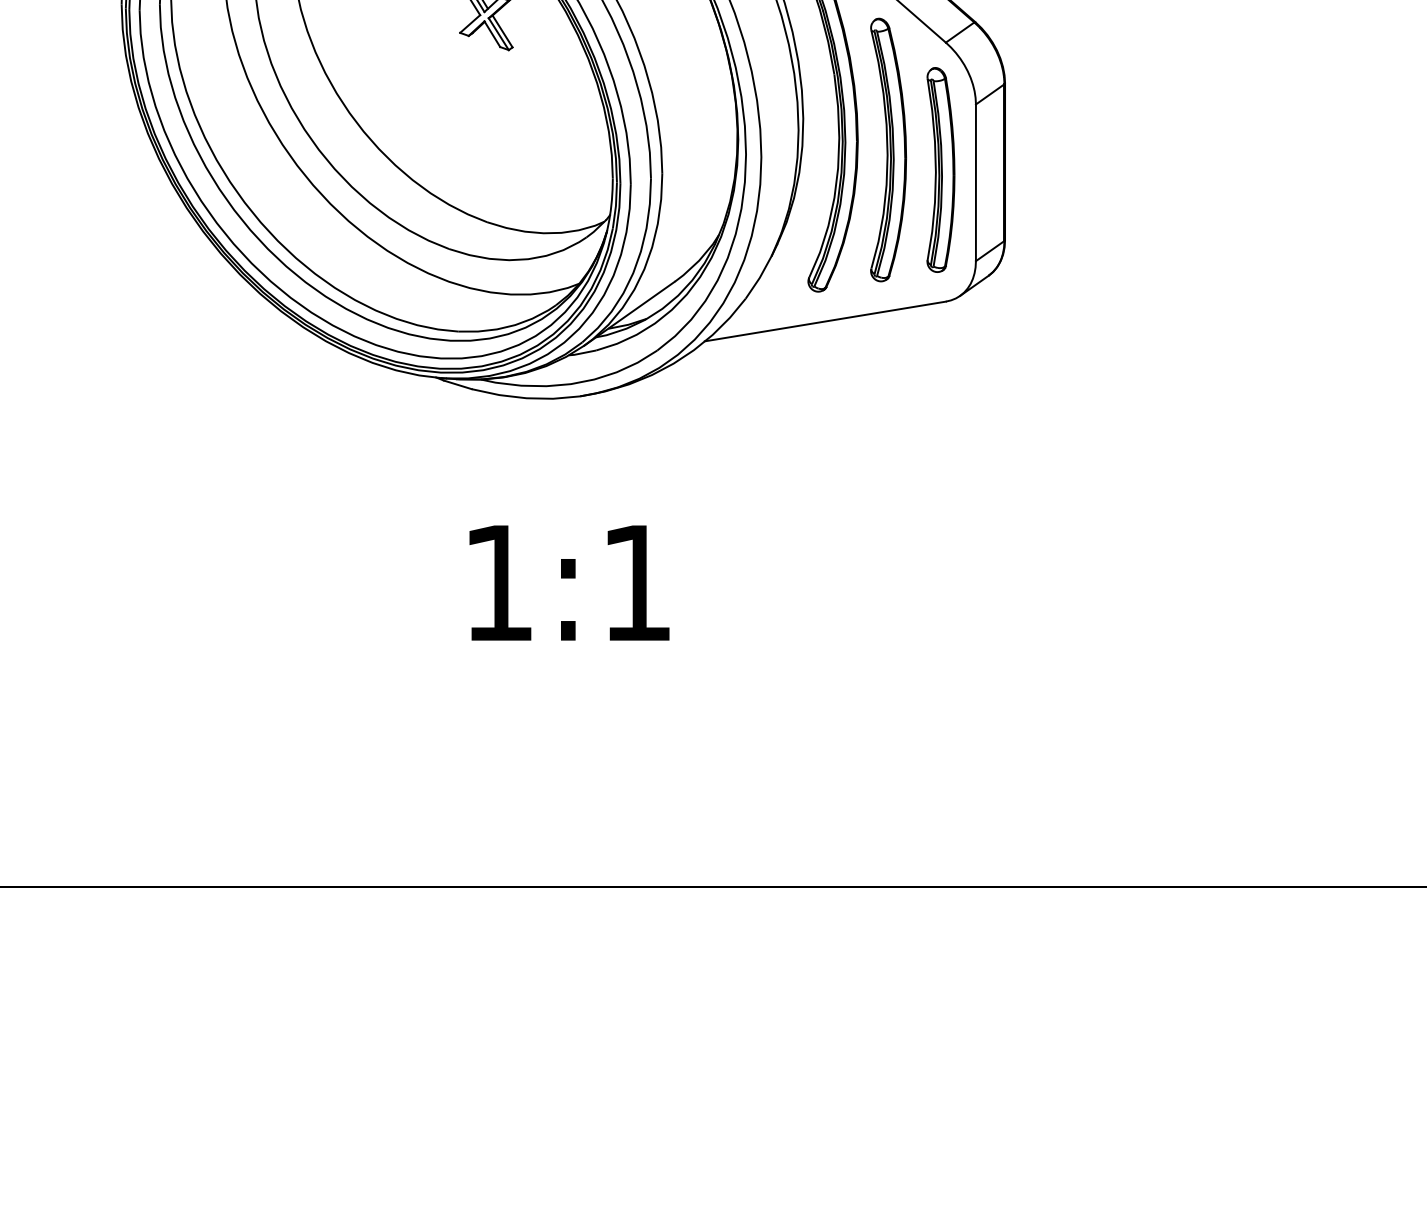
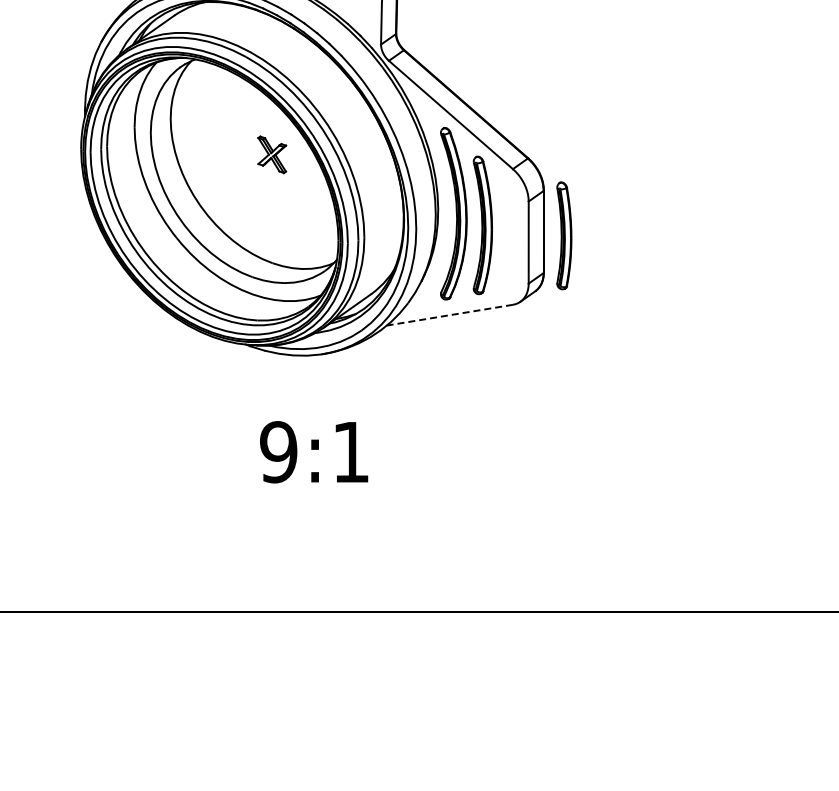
part: (941, 169) -> (564, 235), moved
line: (824, 322) -> (449, 315), solid -> dashed
text: (498, 583) -> (278, 452), 1:1 -> 9:1

